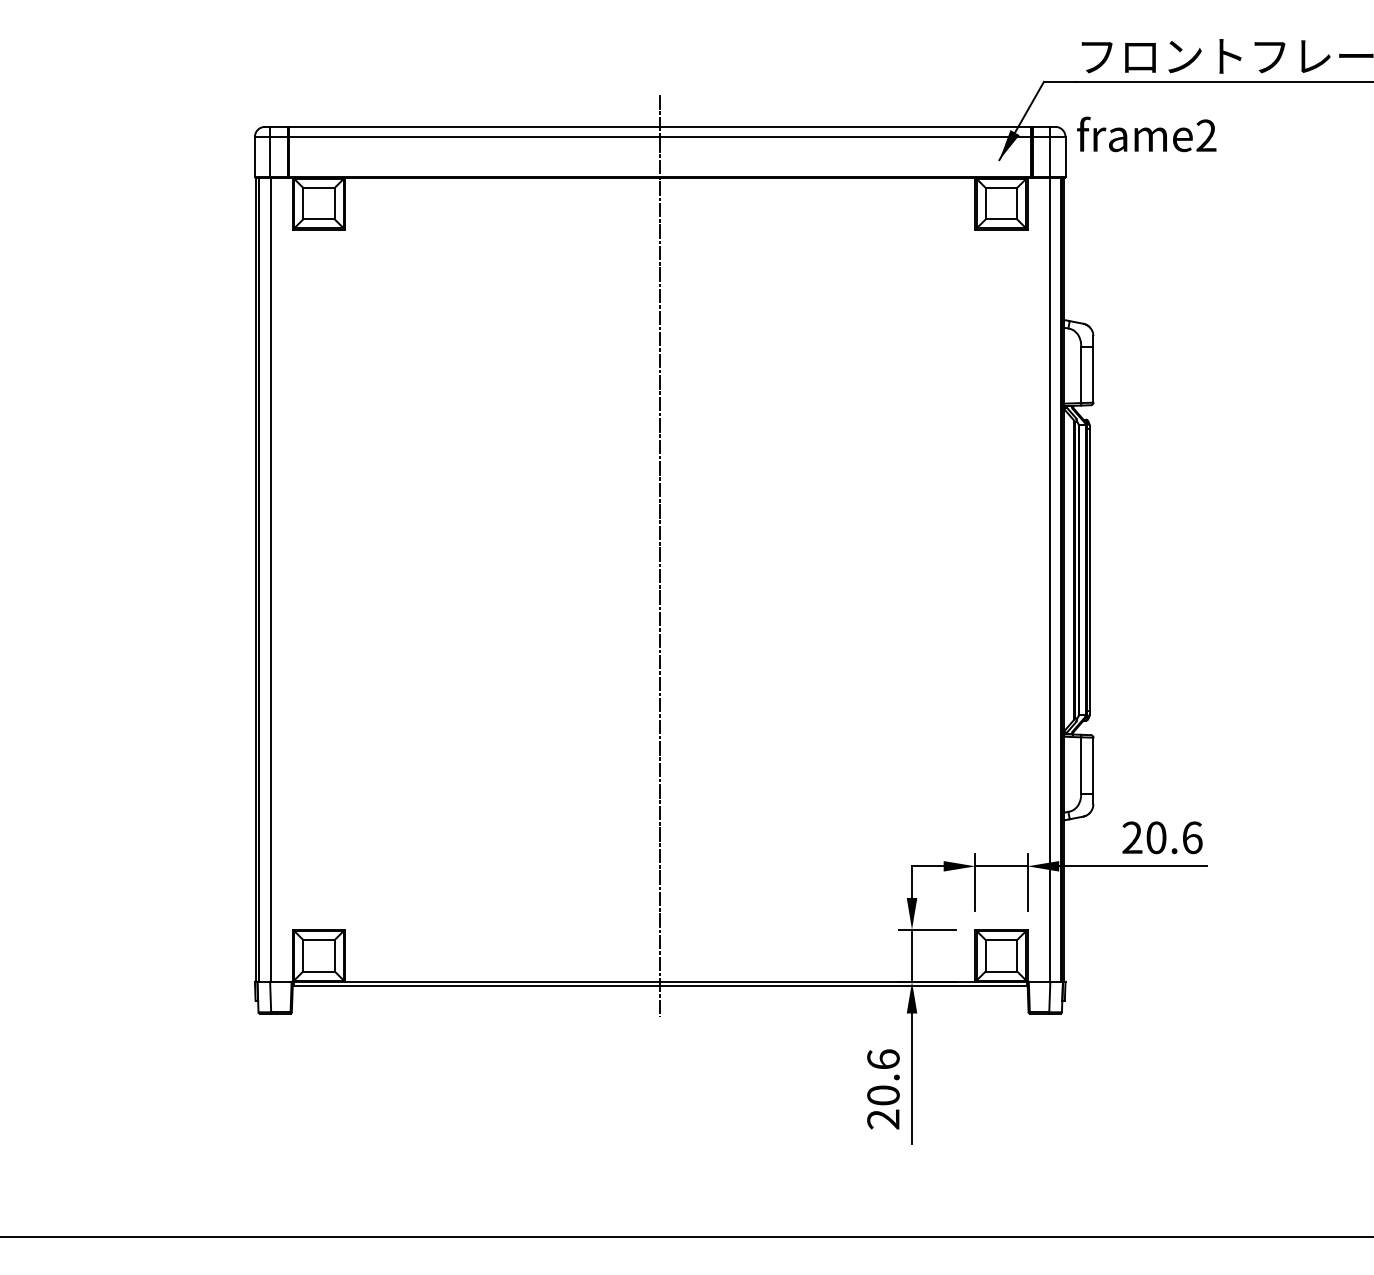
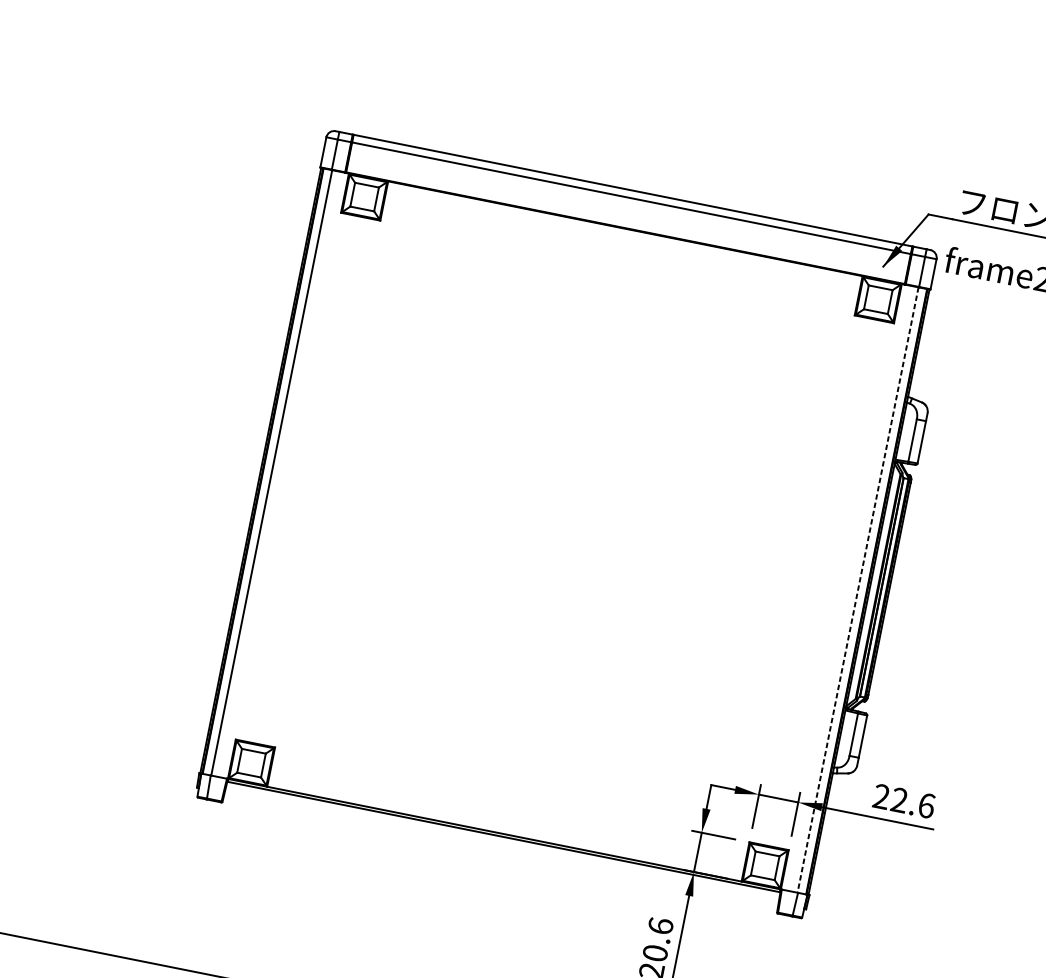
line: (660, 556) -> (568, 514), removed
line: (1049, 580) -> (857, 590), solid -> dashed
text: (1156, 837) -> (899, 800), 20.6 -> 22.6

